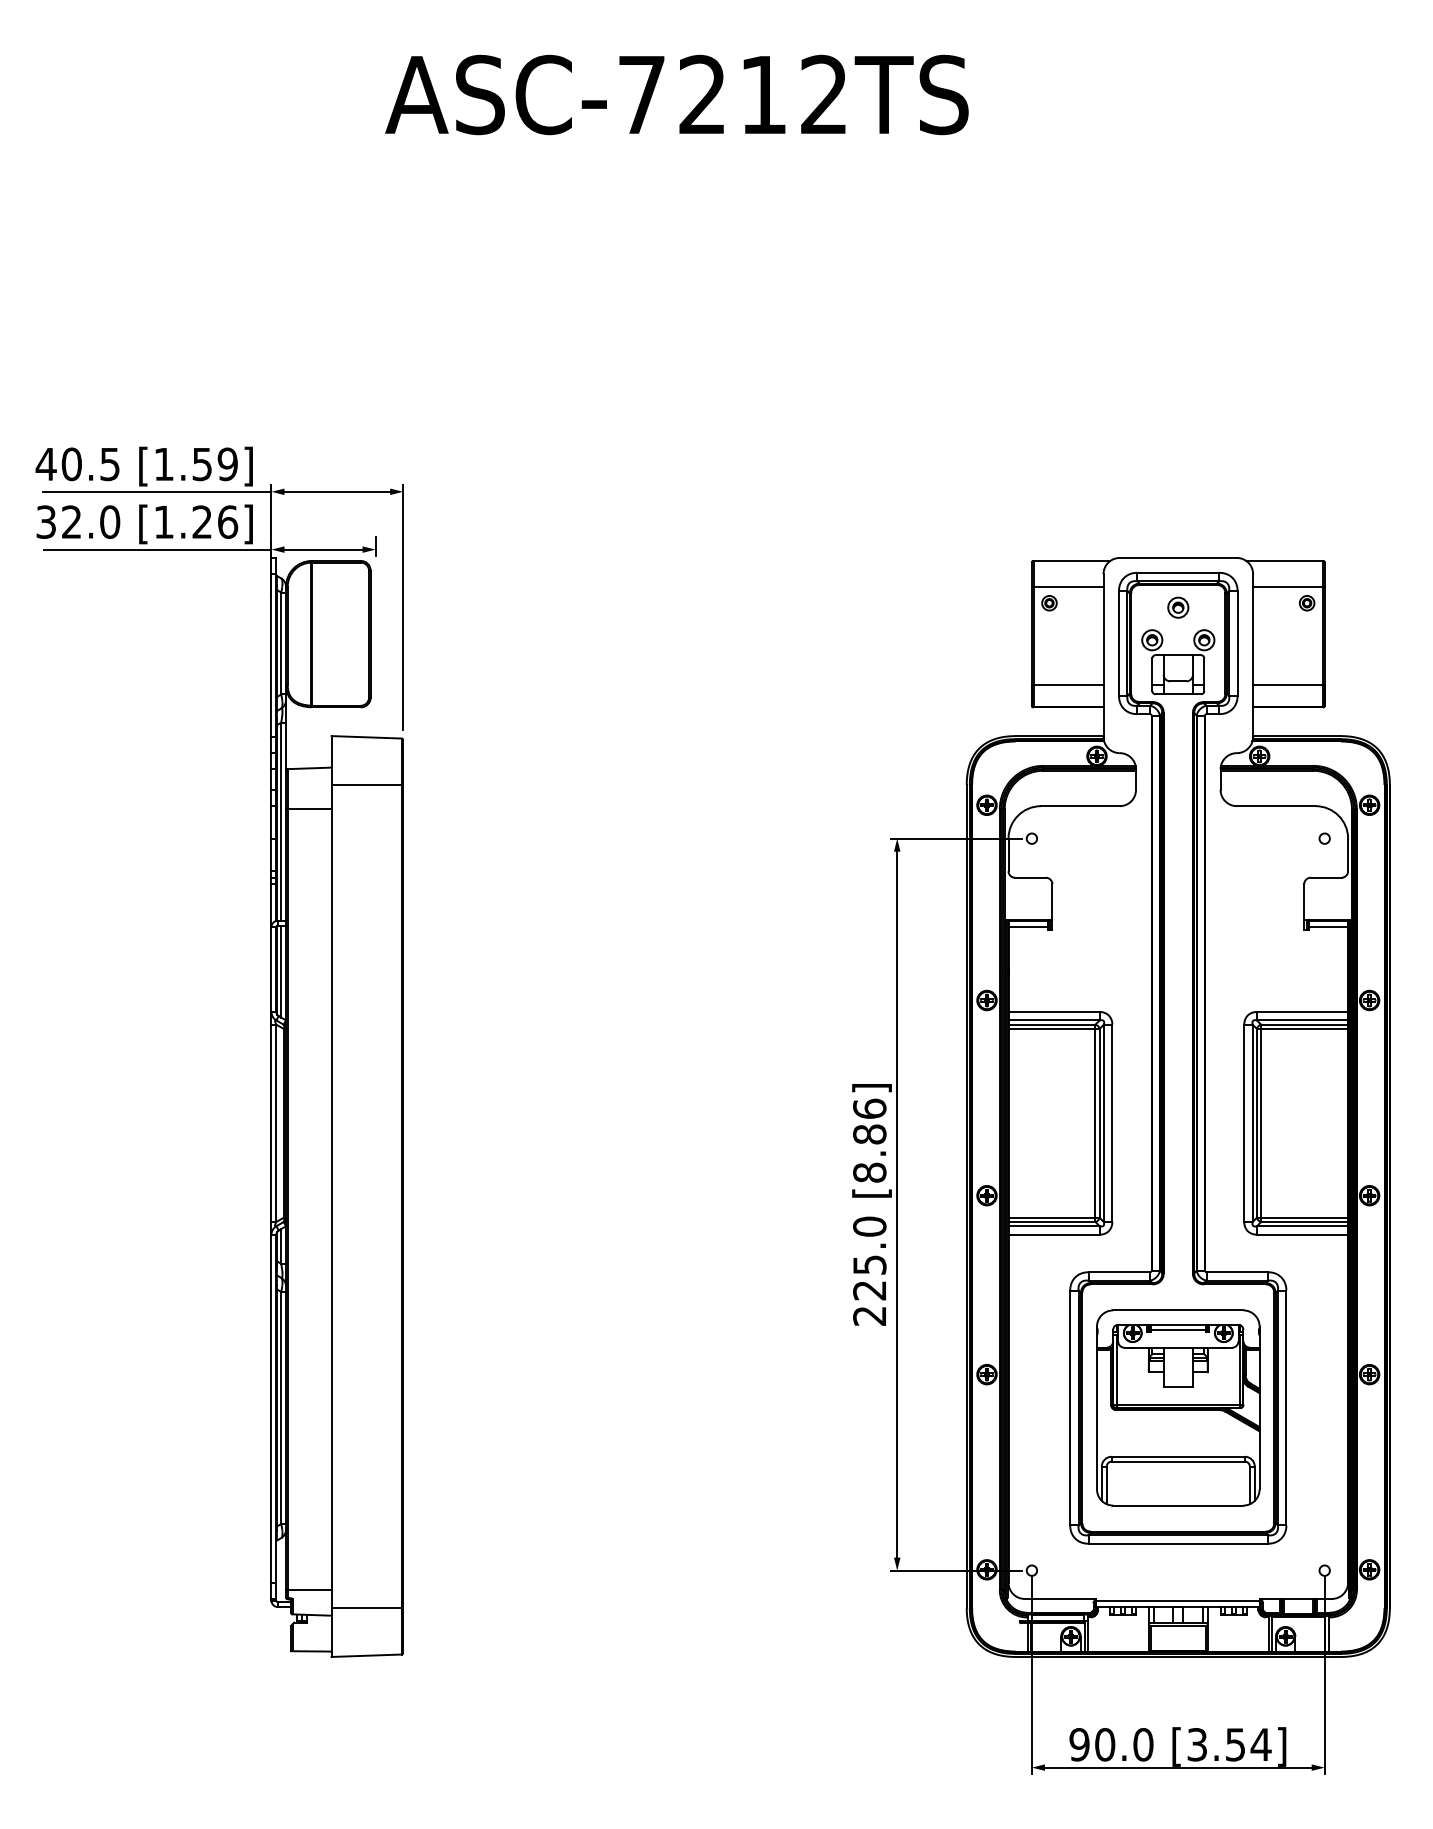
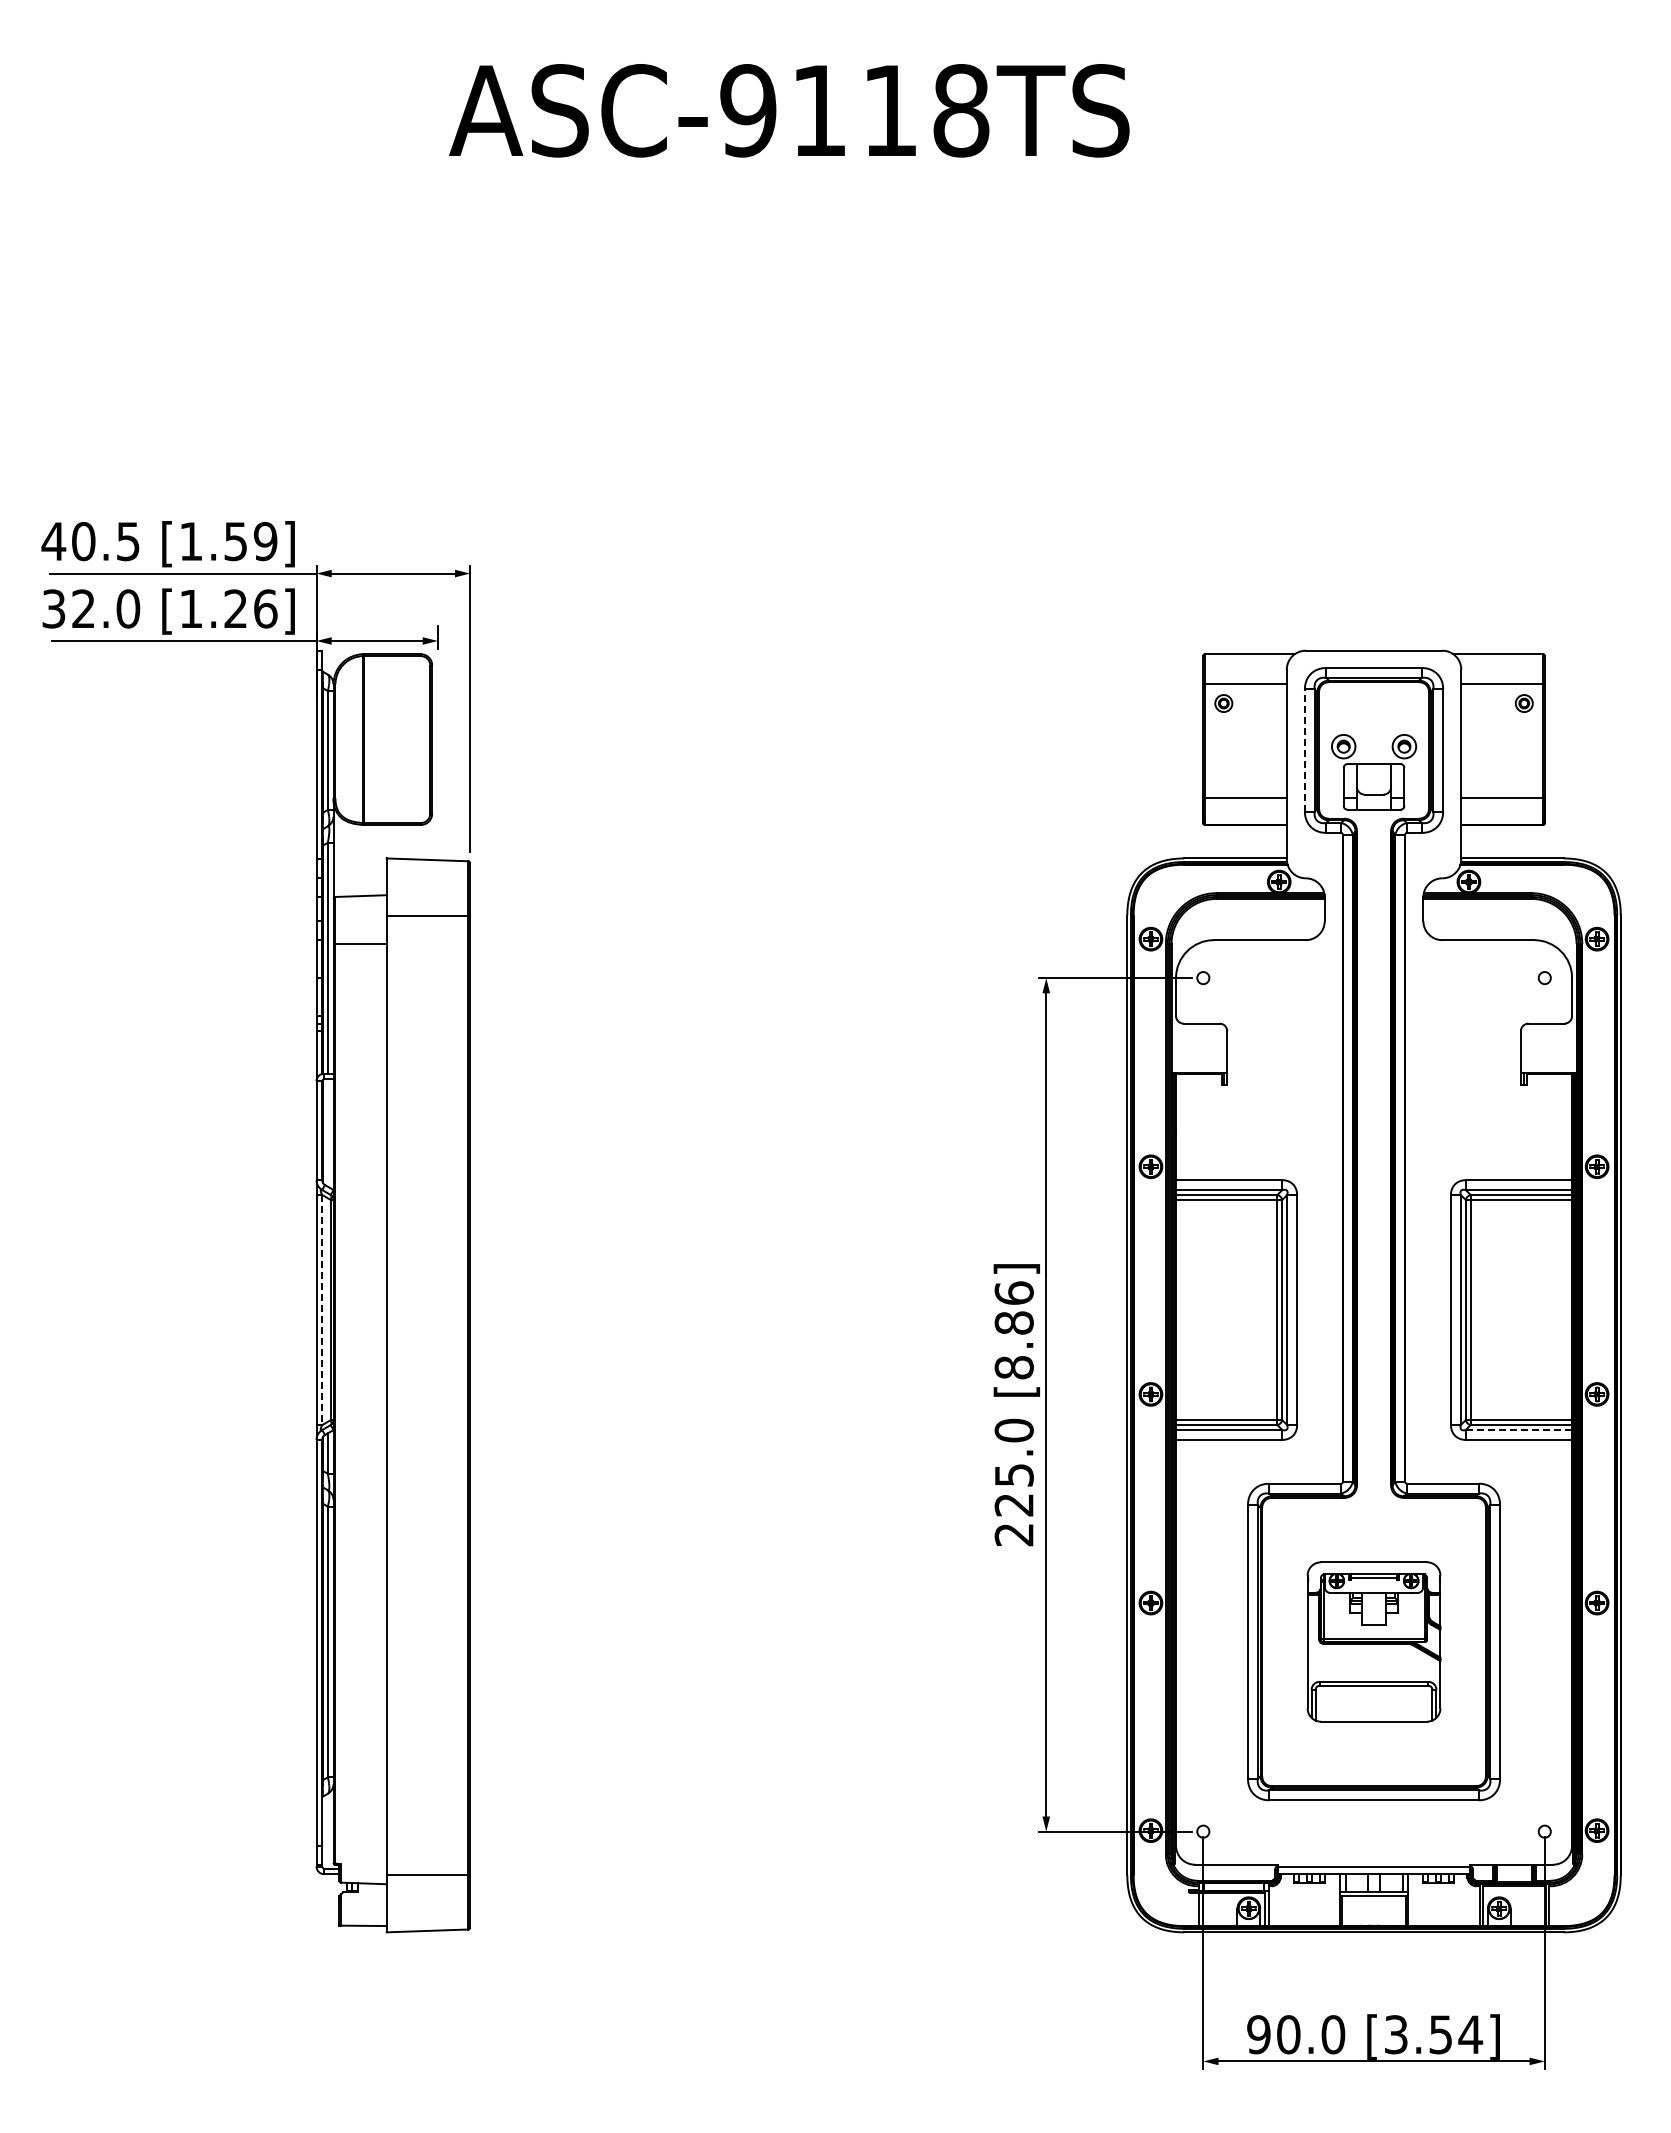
text: (732, 94) -> (854, 110), ASC-7212TS -> ASC-9118TS
part: (1177, 607) -> (1373, 708), removed
line: (1118, 642) -> (1304, 749), solid -> dashed
line: (1027, 927) -> (1198, 1081), removed
line: (1328, 927) -> (1549, 1081), removed
line: (280, 971) -> (327, 1132), removed
line: (276, 1123) -> (322, 1310), solid -> dashed
line: (1303, 1226) -> (1519, 1430), solid -> dashed
part: (1177, 1407) -> (1373, 1641), size x0.7
line: (308, 1590) -> (359, 1854), removed

